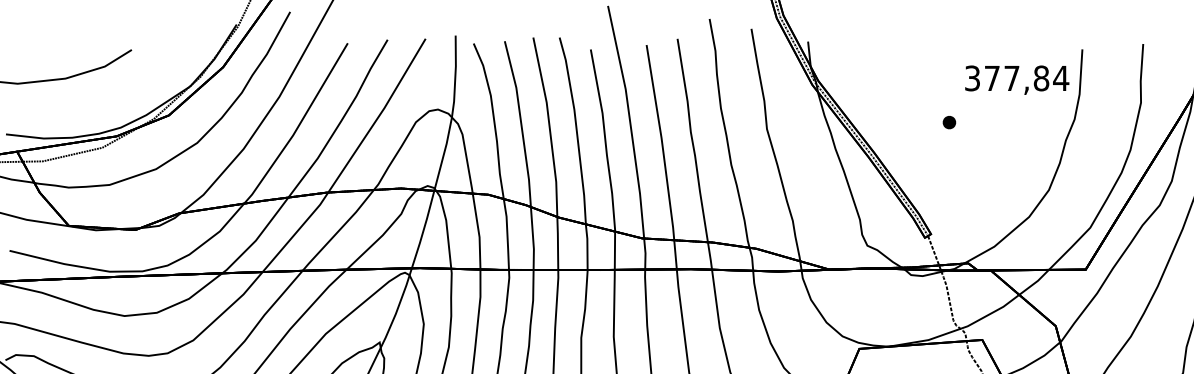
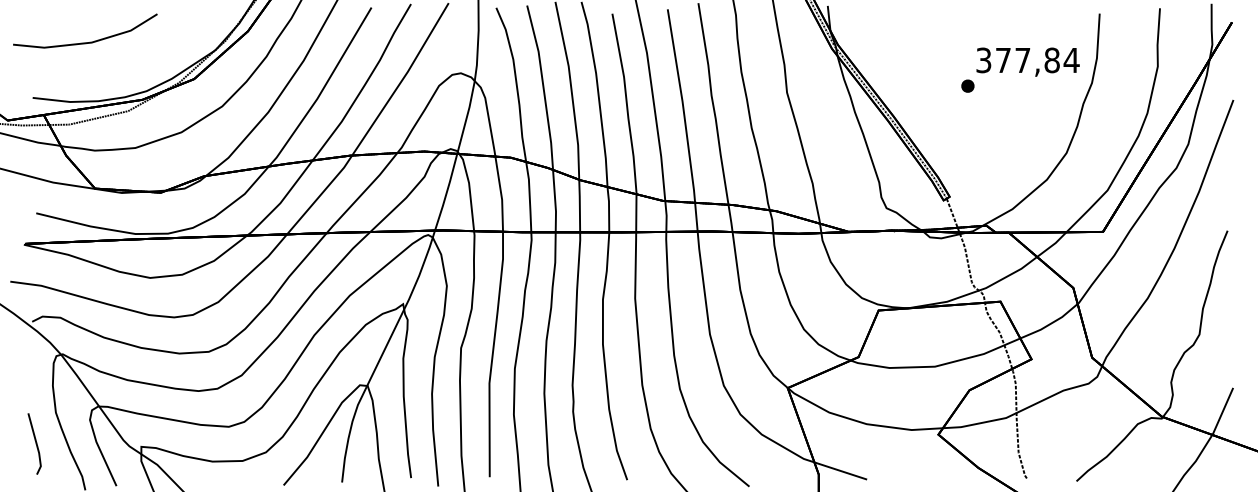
text: (1016, 79) -> (1027, 61), moved

